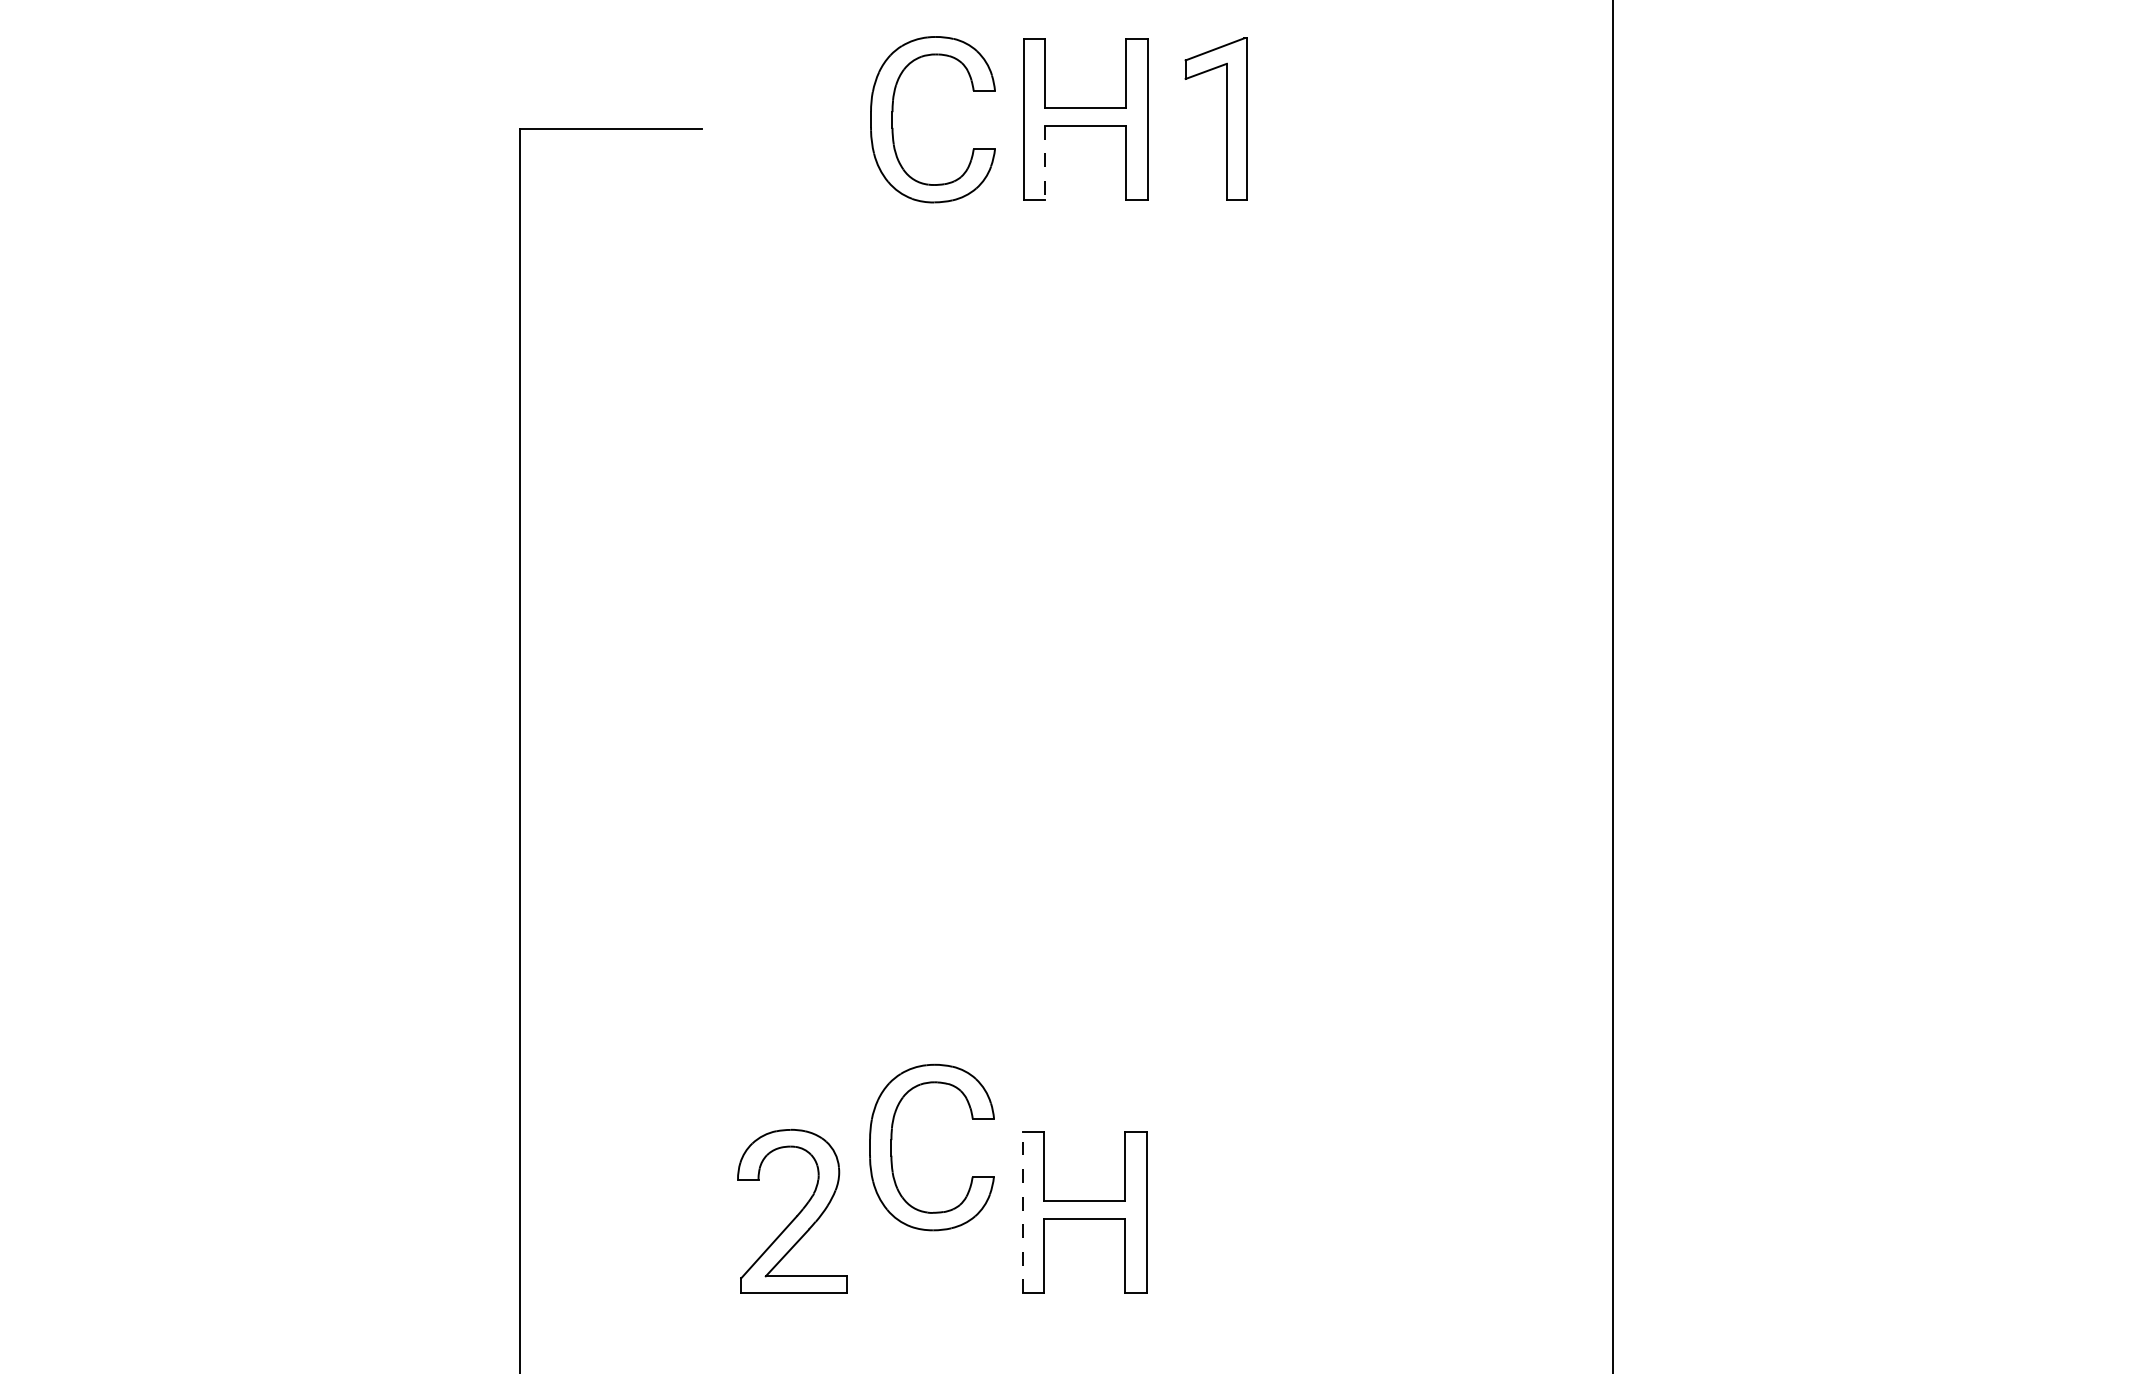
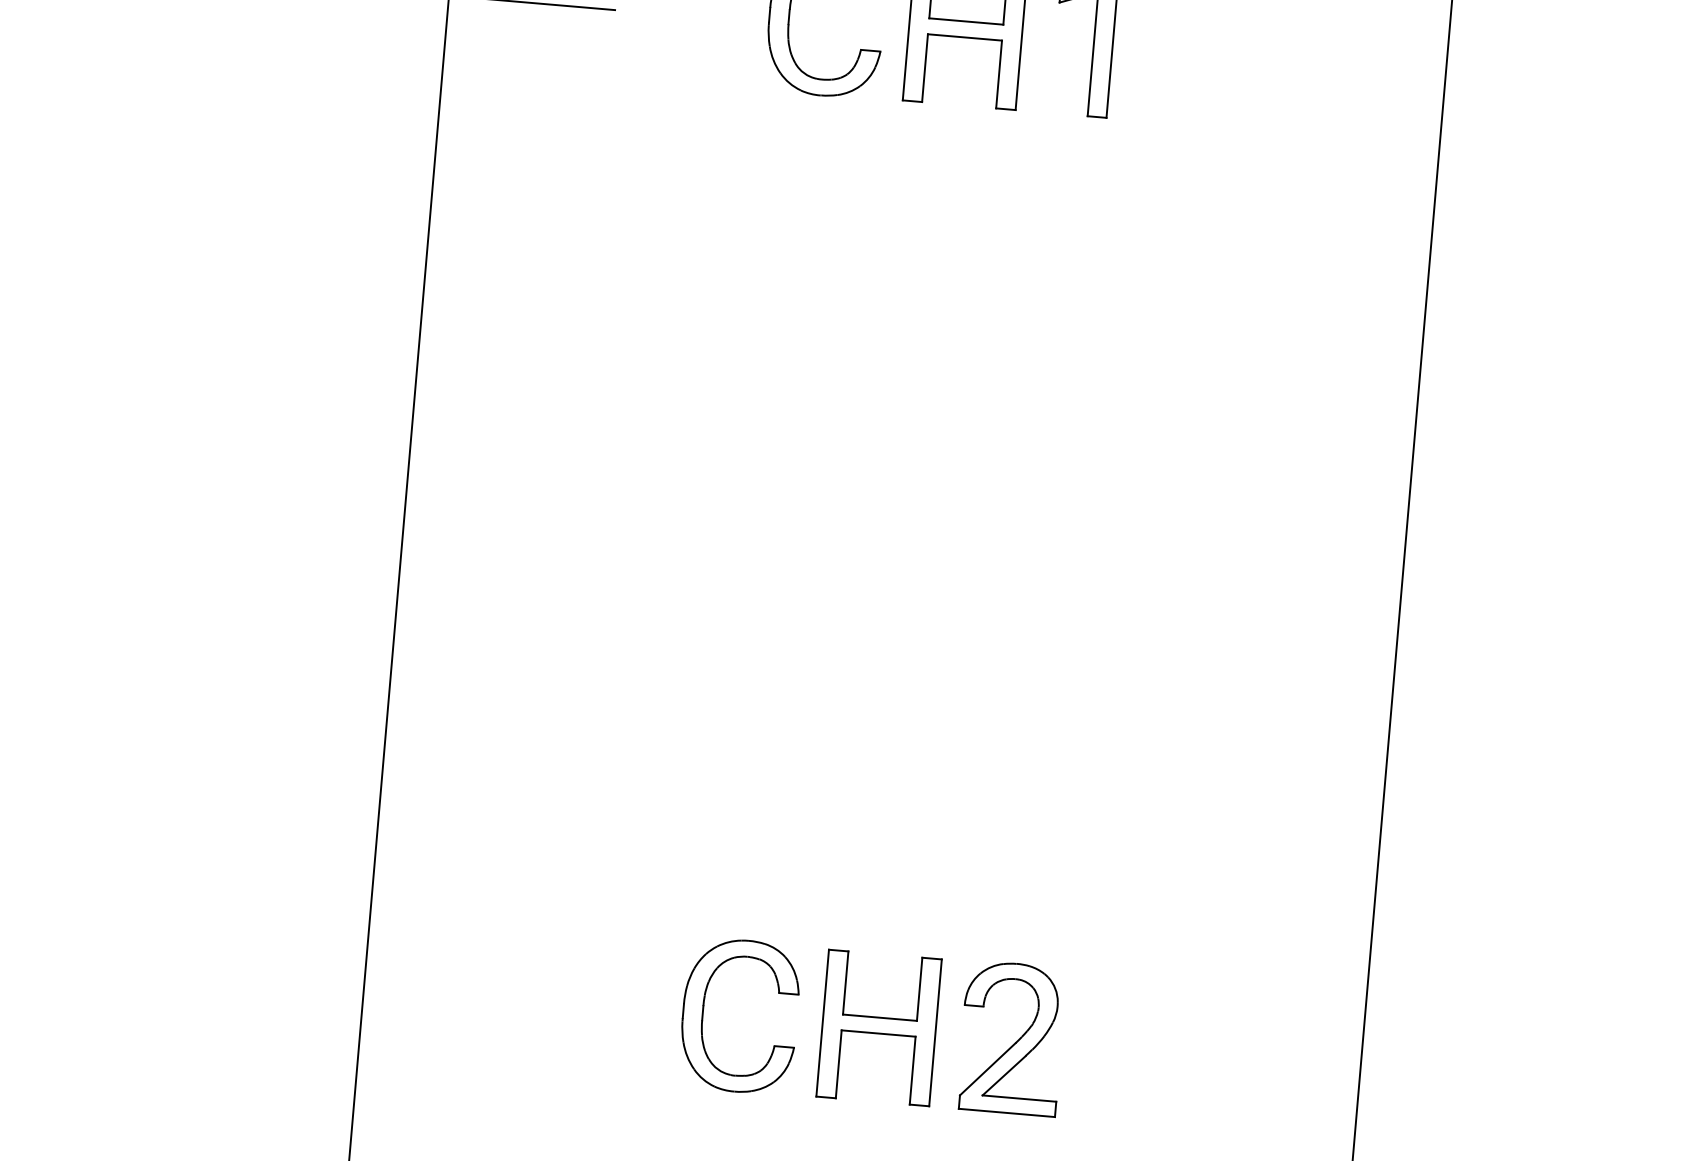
line: (1045, 163) -> (925, 68), dashed -> solid
part: (892, 1139) -> (704, 1005), moved
line: (1022, 1212) -> (822, 1023), dashed -> solid
part: (797, 1214) -> (1016, 1041), moved

